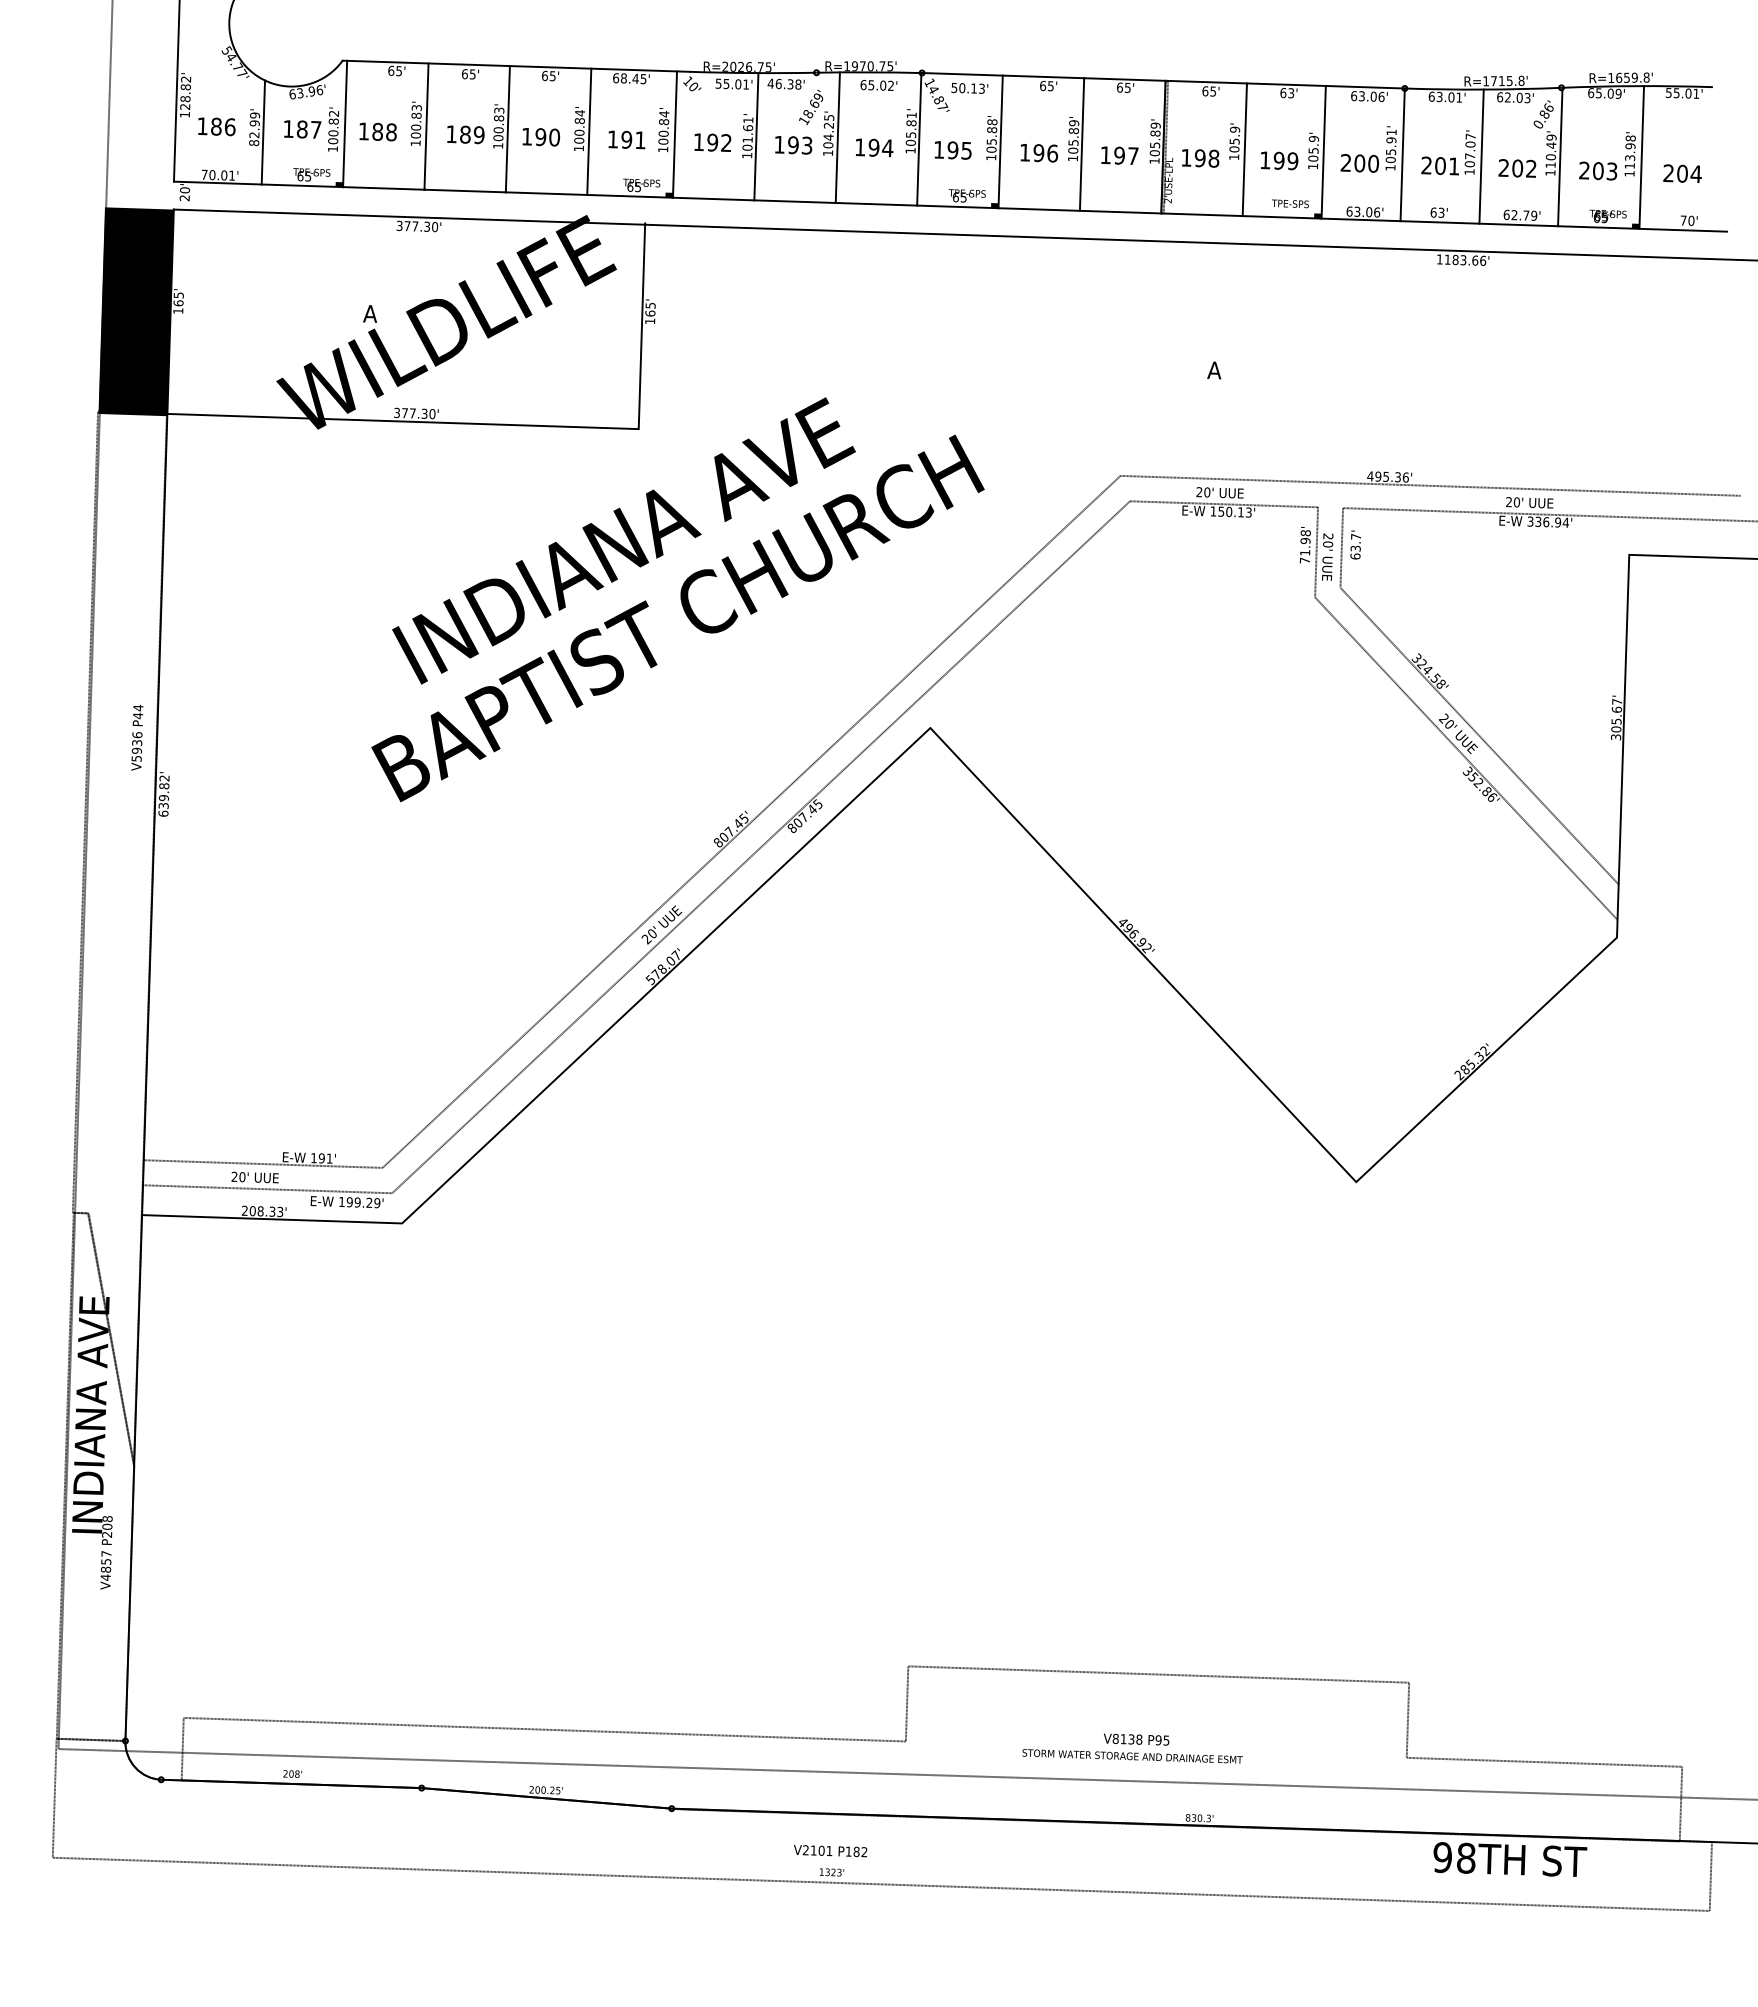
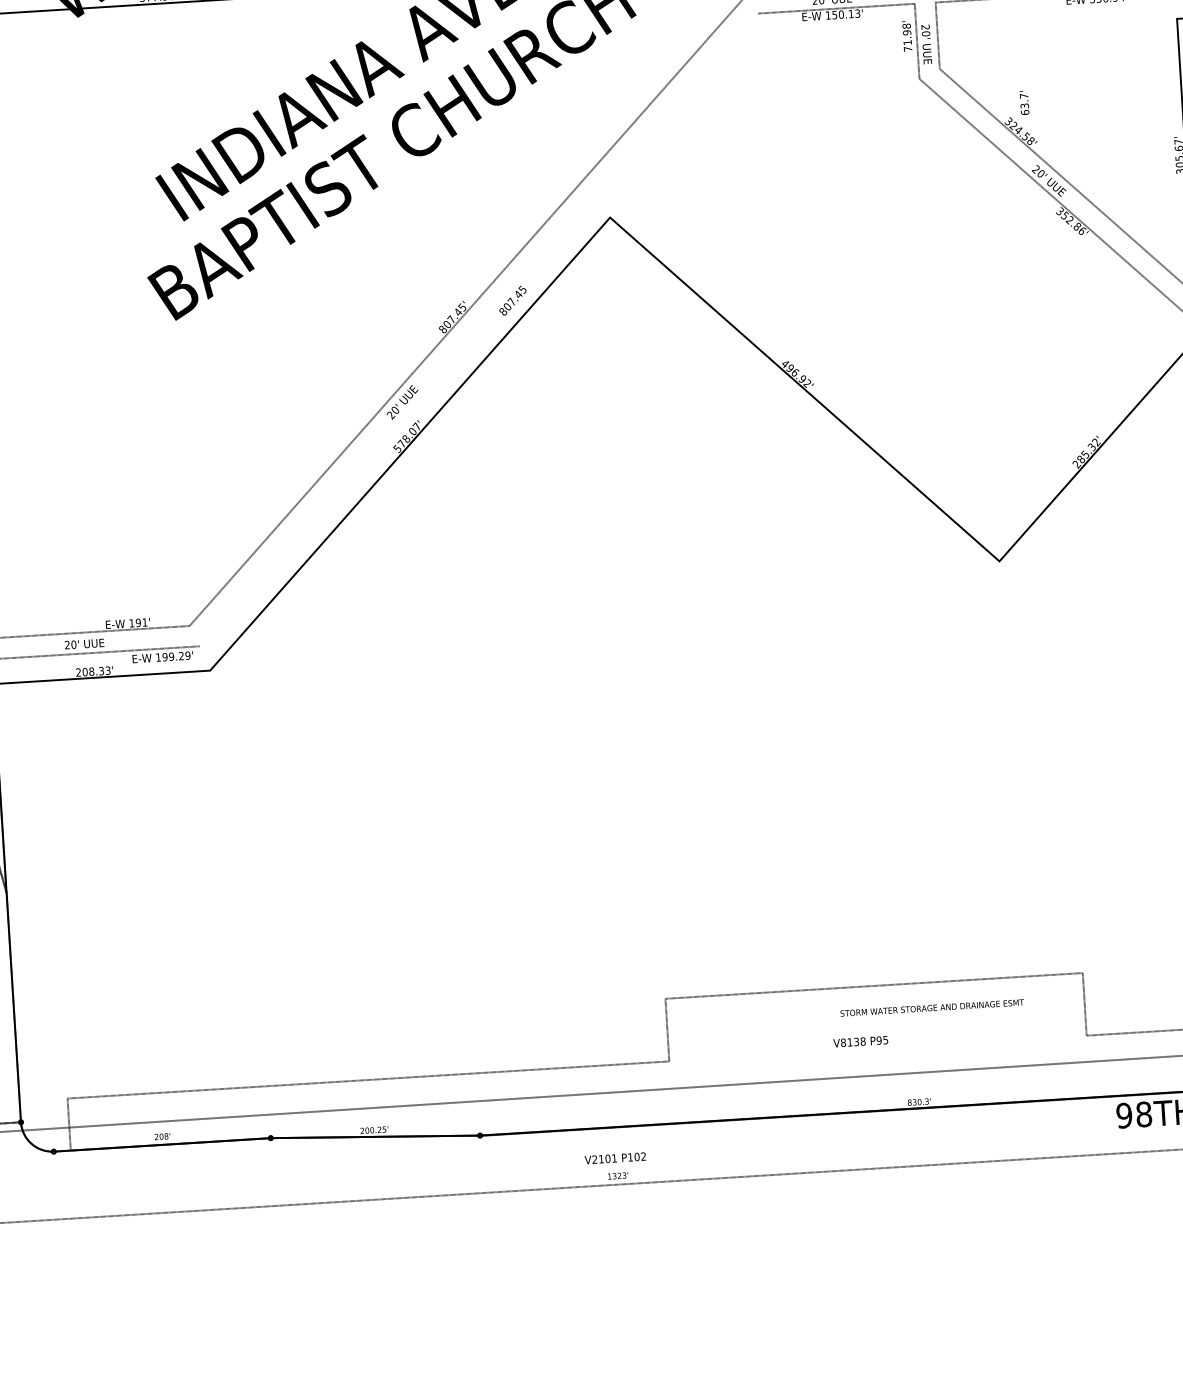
text: (1355, 544) -> (1024, 102), moved
line: (761, 847) -> (479, 330), removed
text: (1132, 1756) -> (932, 1008), moved
text: (856, 1851) -> (636, 1156), P182 -> P102

